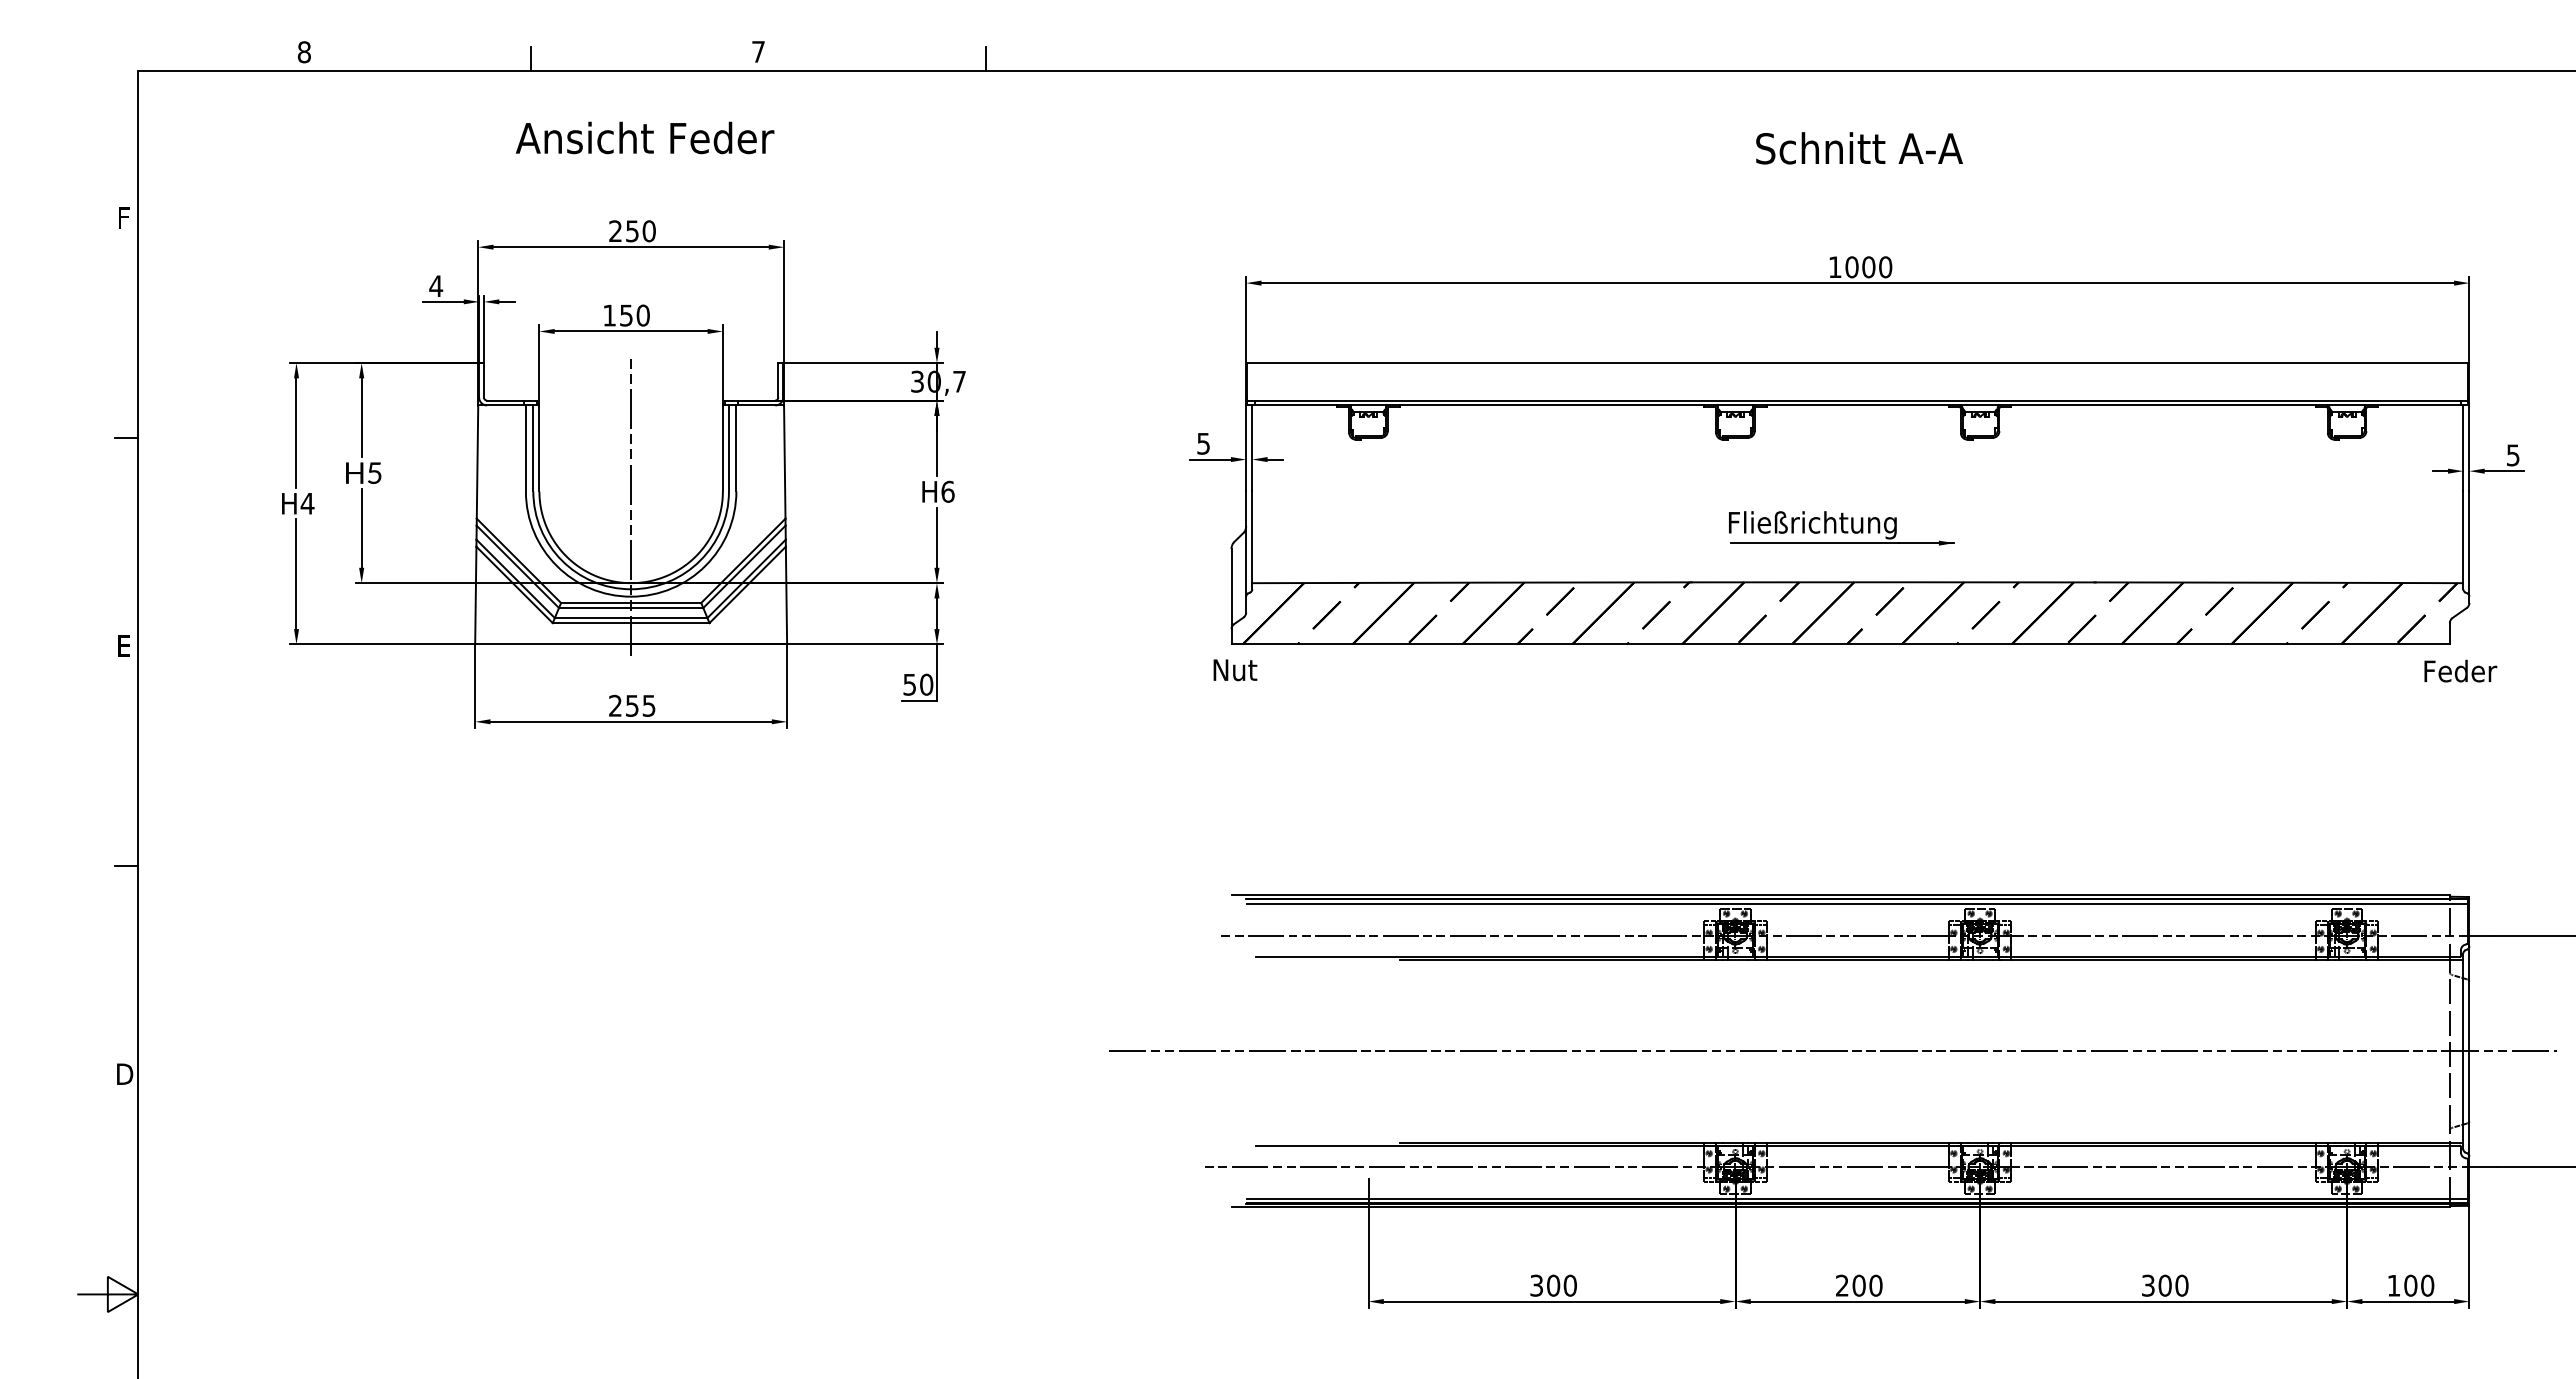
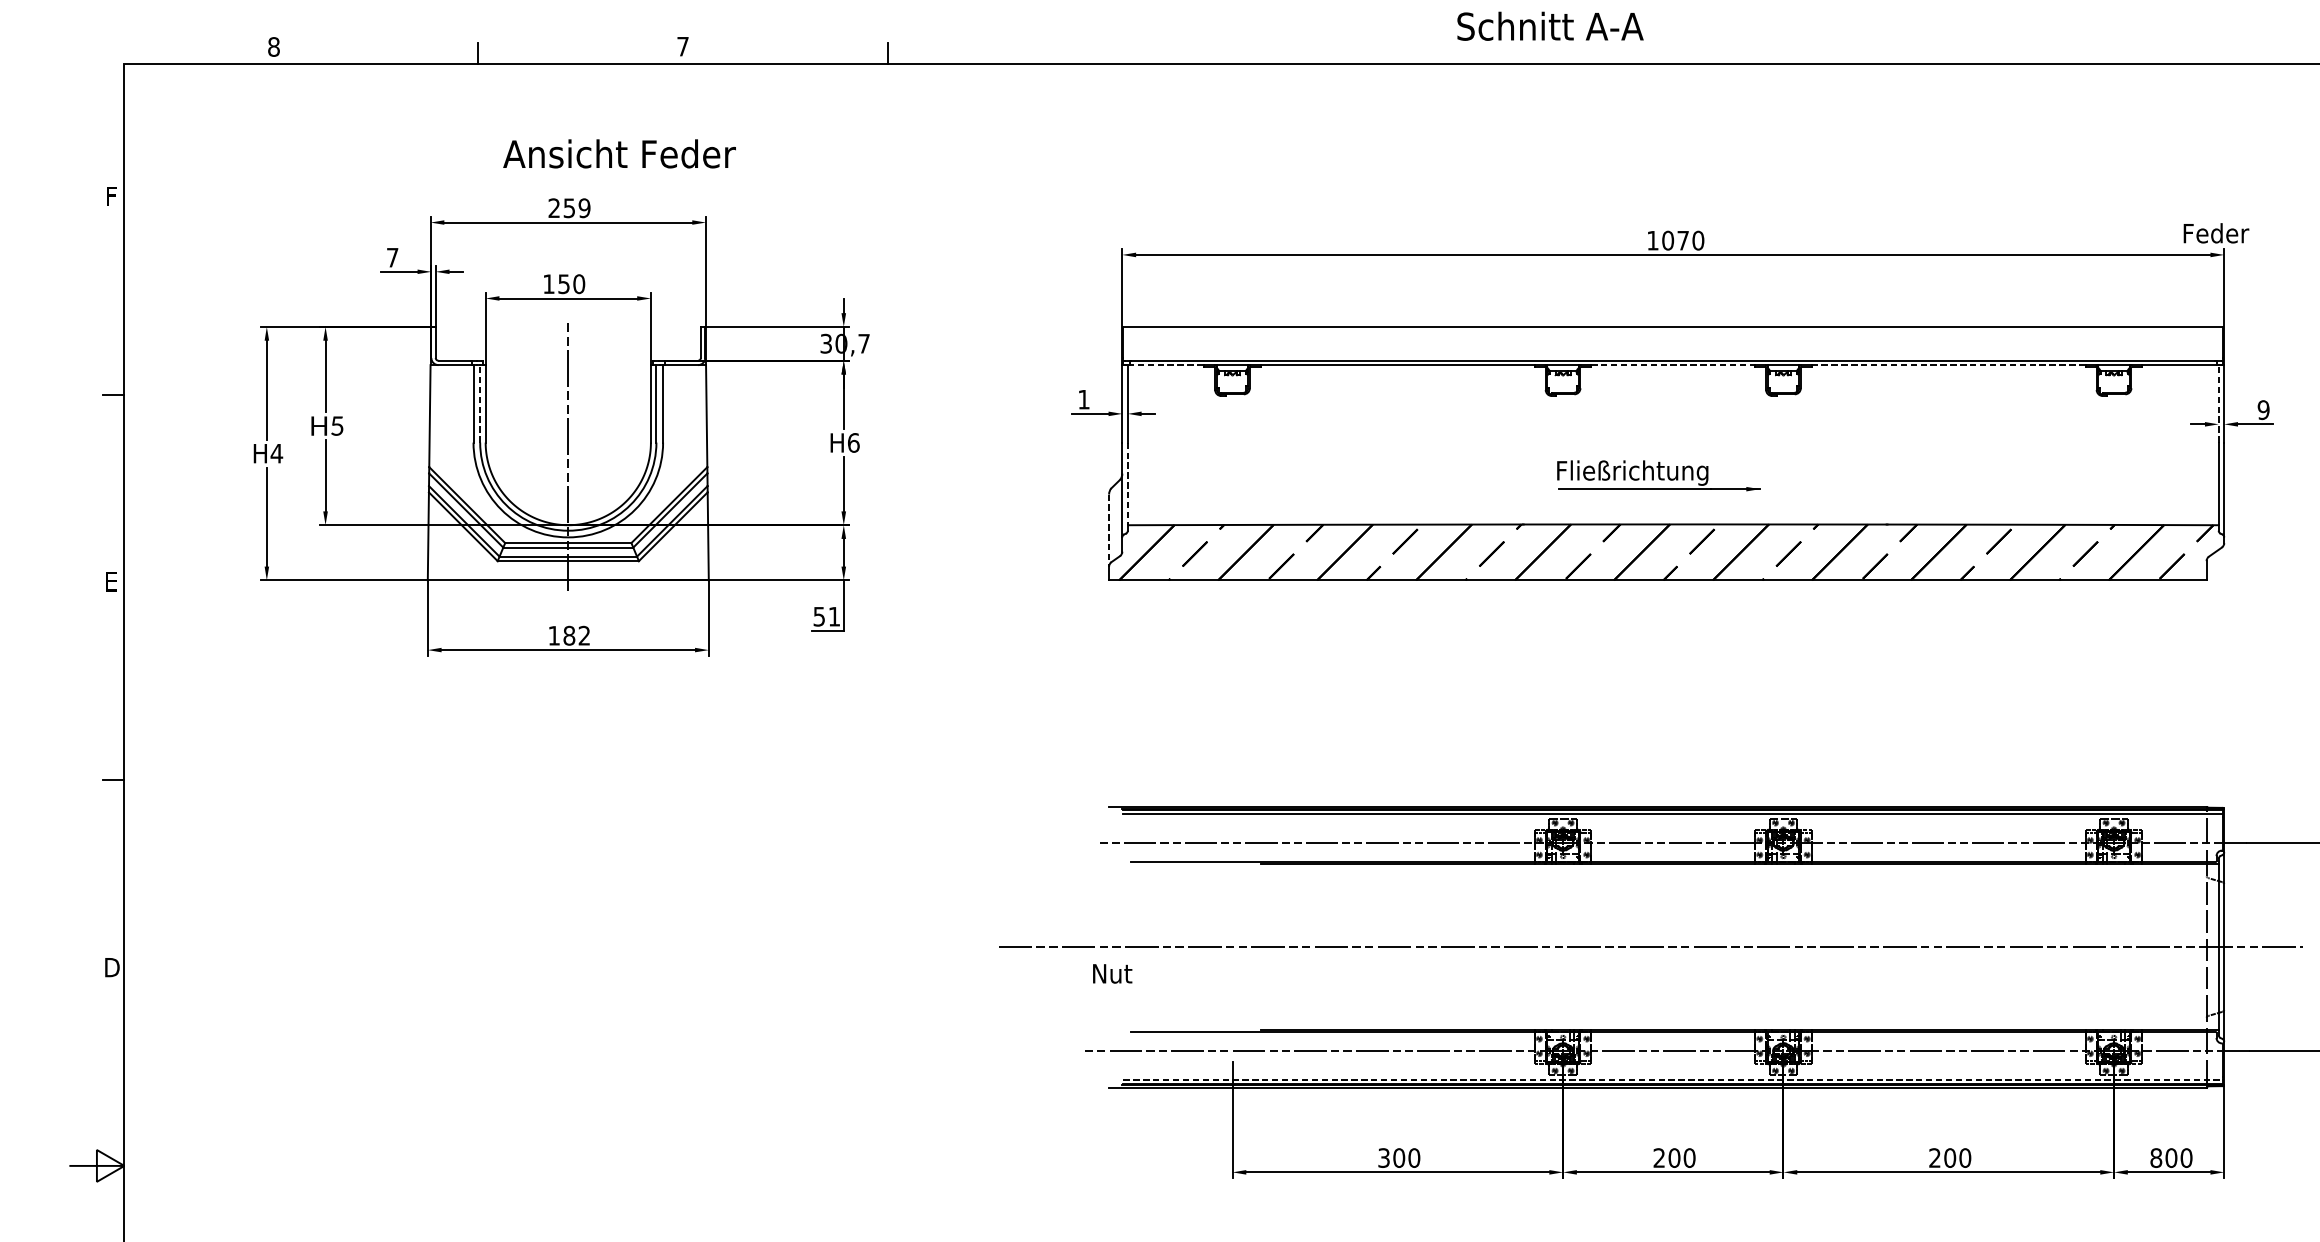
text: (644, 137) -> (619, 153), moved
text: (1859, 148) -> (1550, 26), moved
text: (648, 231) -> (583, 208), 250 -> 259
text: (1868, 267) -> (1682, 240), 1000 -> 1070
text: (436, 285) -> (392, 257), 4 -> 7
line: (1294, 405) -> (1165, 365), solid -> dashed
line: (1858, 405) -> (1673, 365), solid -> dashed
line: (2164, 405) -> (1949, 365), solid -> dashed
text: (1203, 443) -> (1083, 399), 5 -> 1
line: (533, 448) -> (480, 403), solid -> dashed
line: (2463, 448) -> (2218, 403), solid -> dashed
text: (2512, 455) -> (2263, 410), 5 -> 9
line: (1252, 537) -> (1128, 484), solid -> dashed
line: (1231, 589) -> (1109, 530), solid -> dashed
text: (1235, 670) -> (1112, 974), moved
text: (2460, 670) -> (2216, 232), moved
text: (926, 684) -> (834, 616), 50 -> 51
text: (632, 705) -> (569, 635), 255 -> 182
line: (1858, 1198) -> (1673, 1079), solid -> dashed
text: (2148, 1285) -> (1935, 1157), 300 -> 200
text: (2393, 1285) -> (2155, 1157), 100 -> 800

